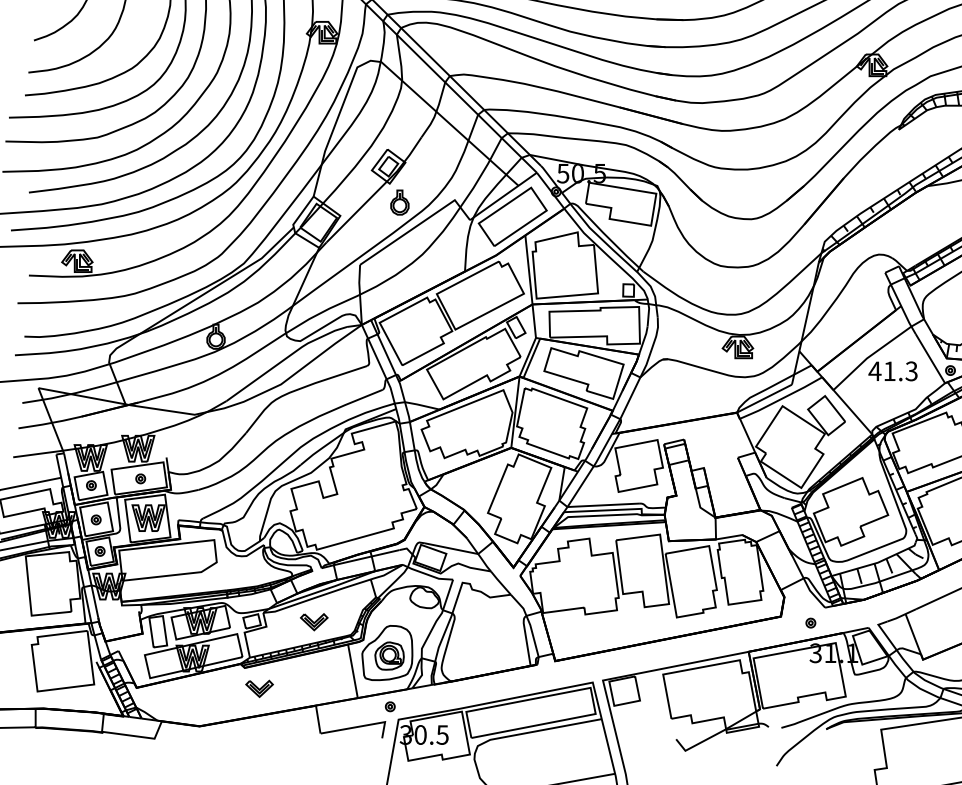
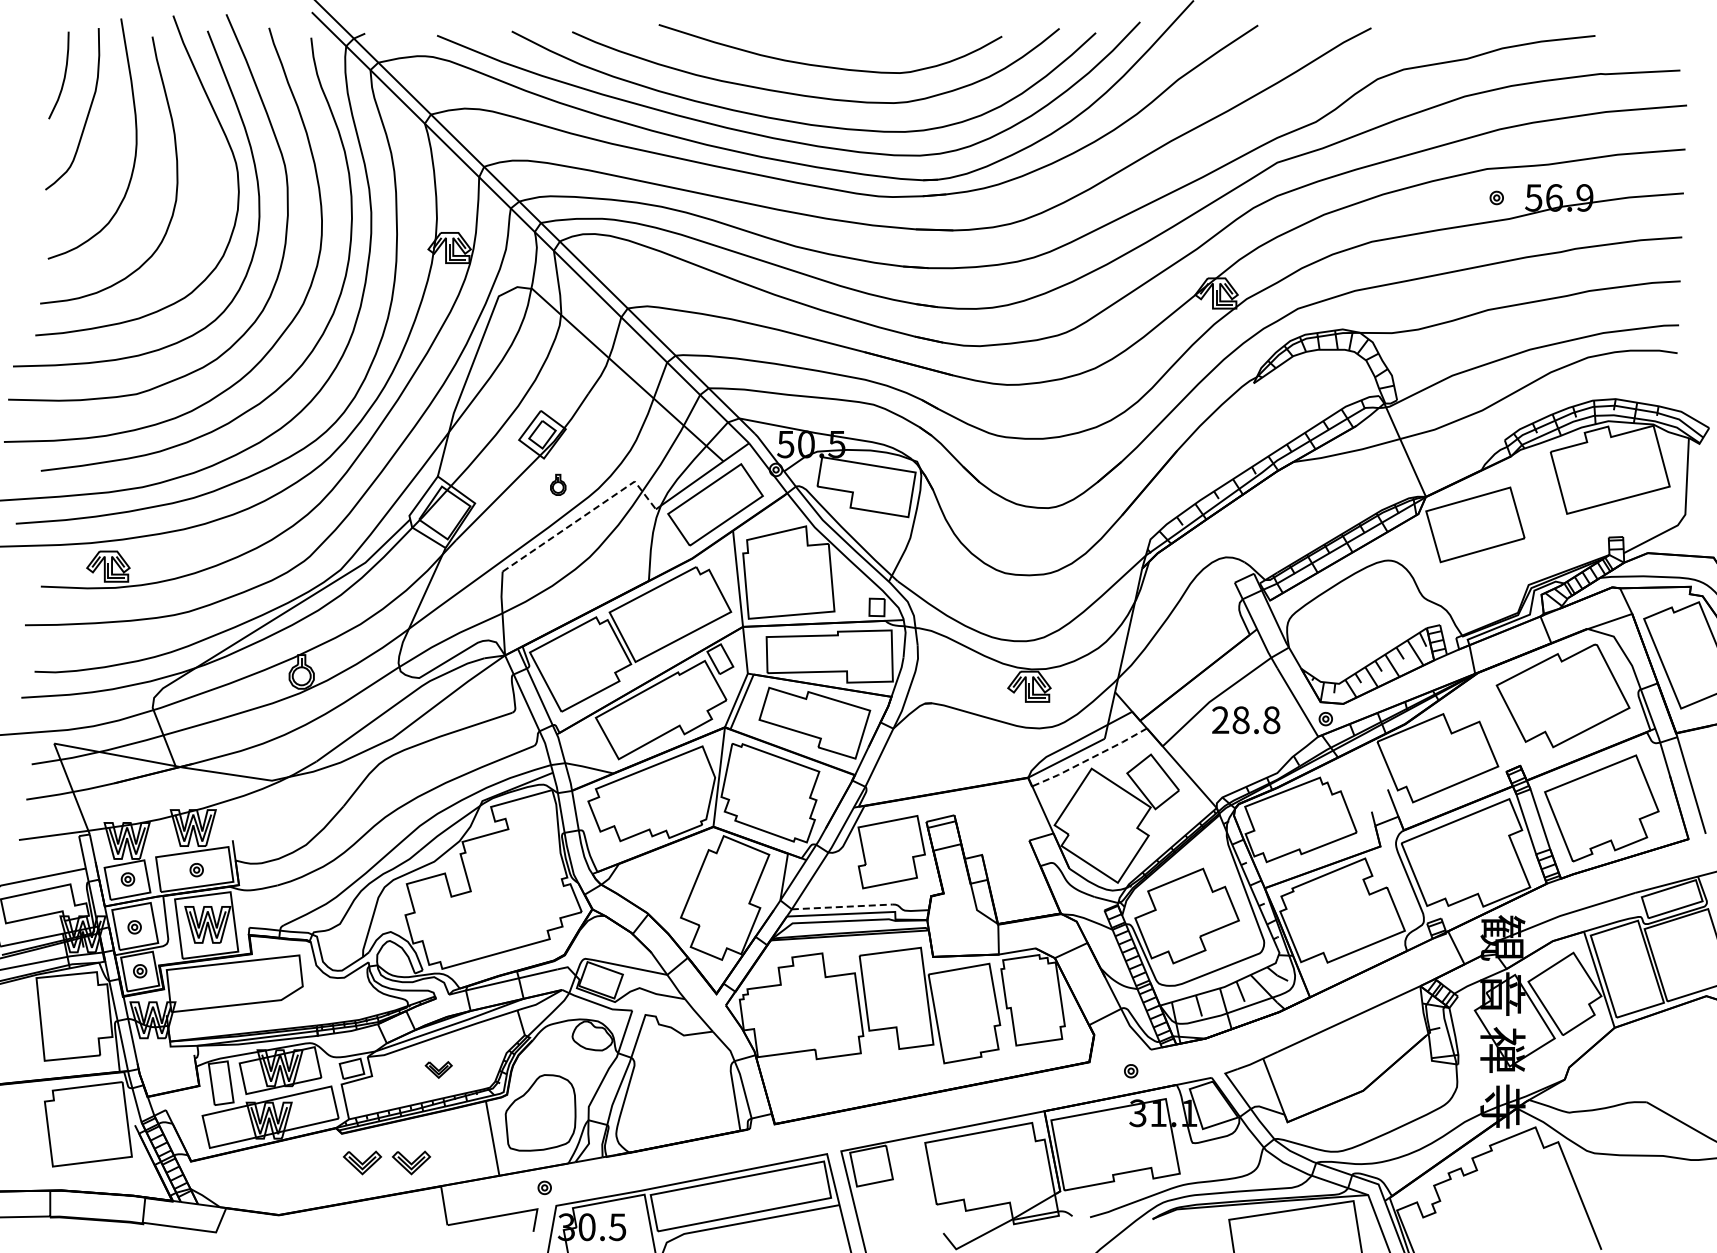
part: (400, 202) -> (558, 484), size x0.6
line: (418, 225) -> (583, 516), solid -> dashed
text: (892, 371) -> (1245, 720), 41.3 -> 28.8
line: (781, 398) -> (1090, 758), solid -> dashed
line: (603, 504) -> (842, 906), solid -> dashed
part: (314, 621) -> (438, 1069), size x0.7
part: (389, 656) -> (543, 1117), removed
part: (294, 688) -> (411, 1162), added

